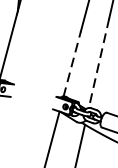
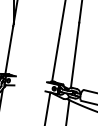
line: (72, 63) -> (56, 57), dashed -> solid
line: (99, 63) -> (75, 55), dashed -> solid

